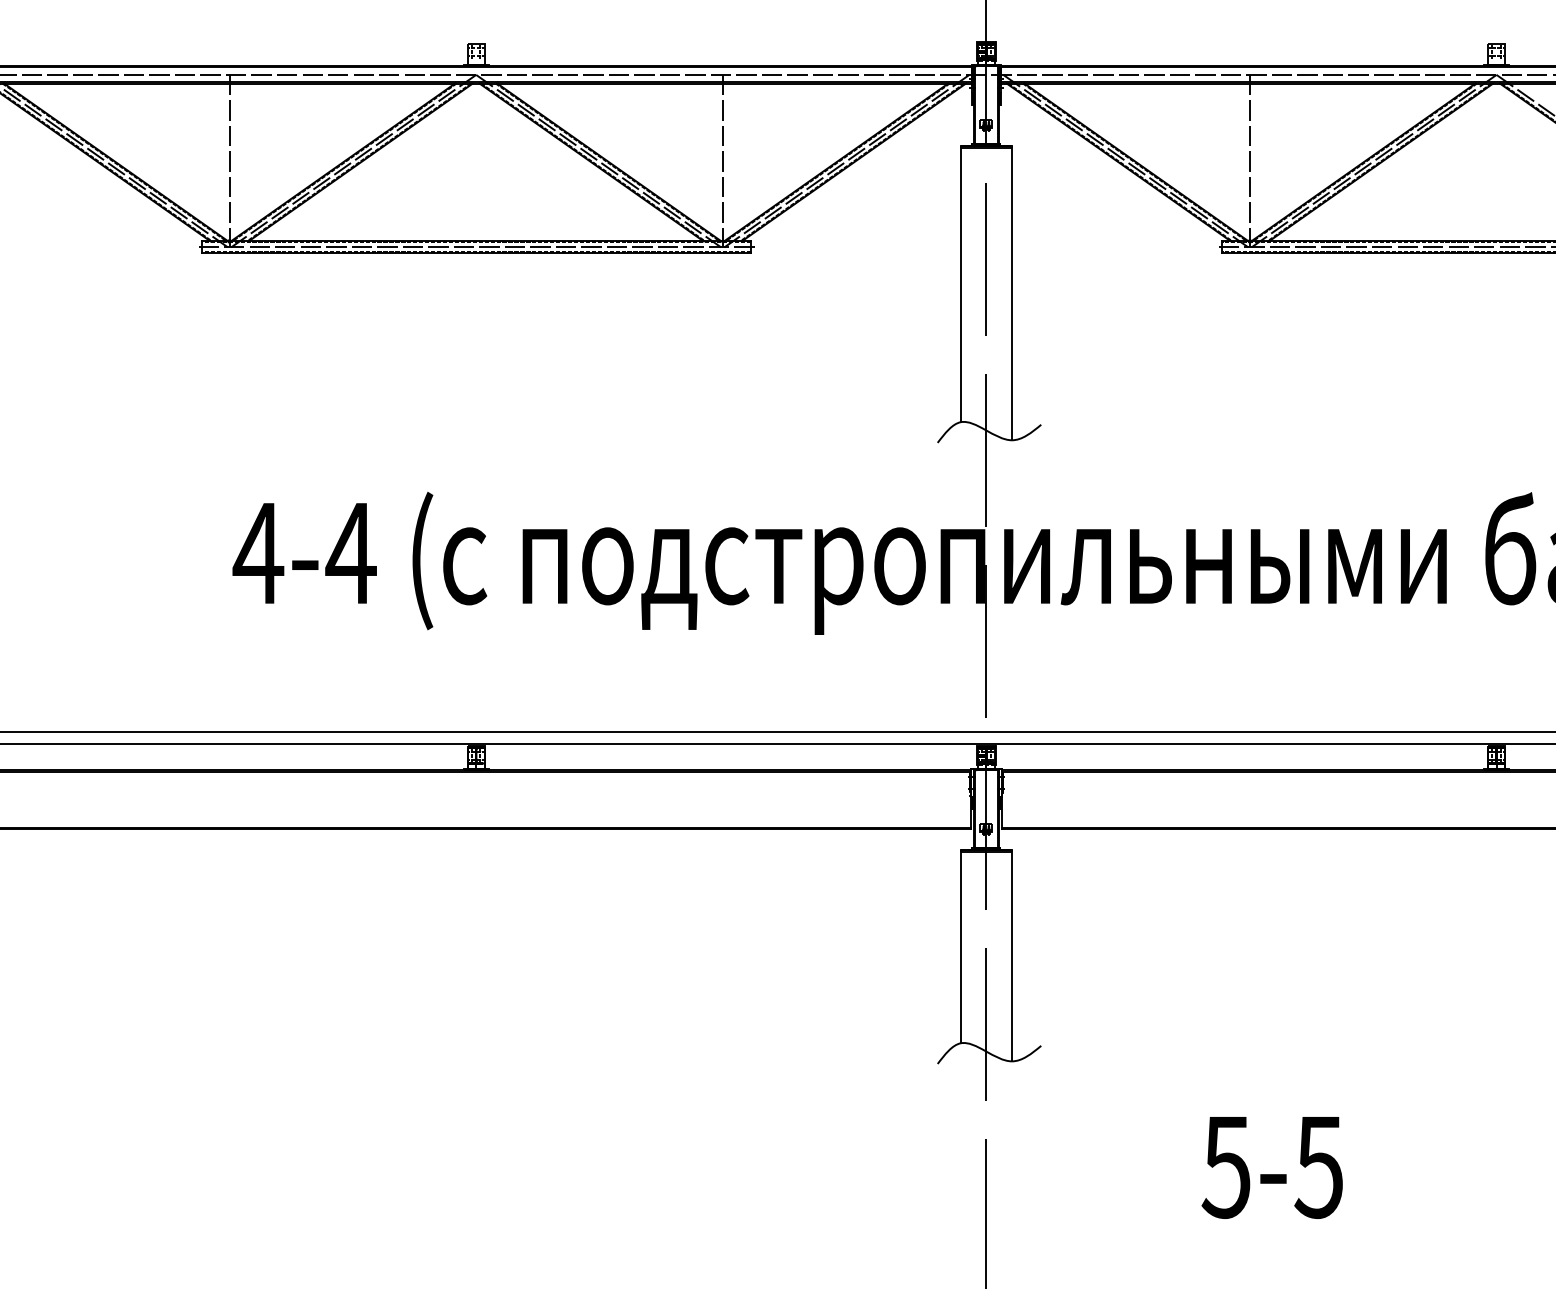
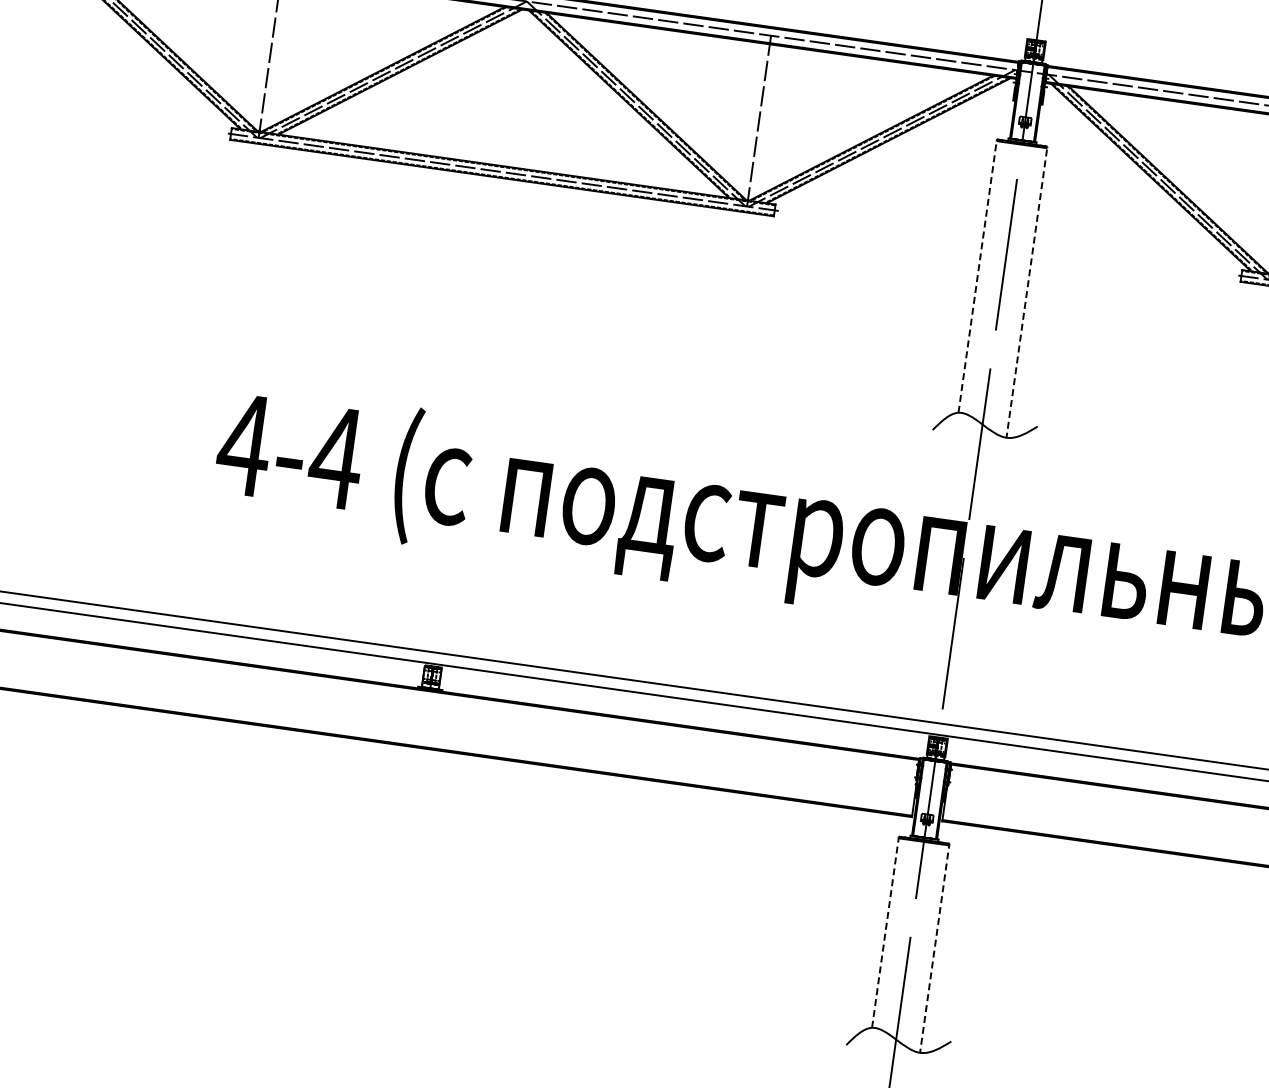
line: (996, 146) -> (1032, 144), solid -> dashed
line: (995, 850) -> (933, 841), solid -> dashed

